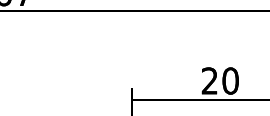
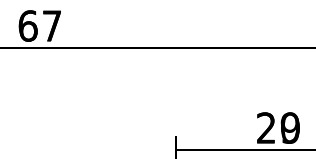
text: (229, 80) -> (289, 127), 20 -> 29

